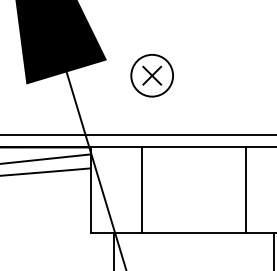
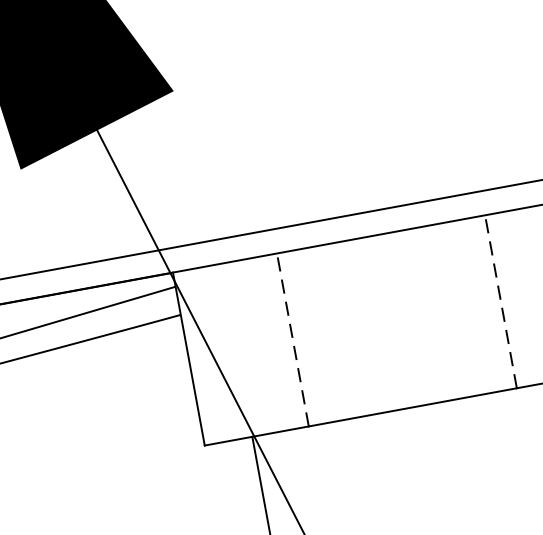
part: (151, 75) -> (269, 105), removed
line: (142, 190) -> (293, 340), solid -> dashed
line: (245, 190) -> (500, 302), solid -> dashed

